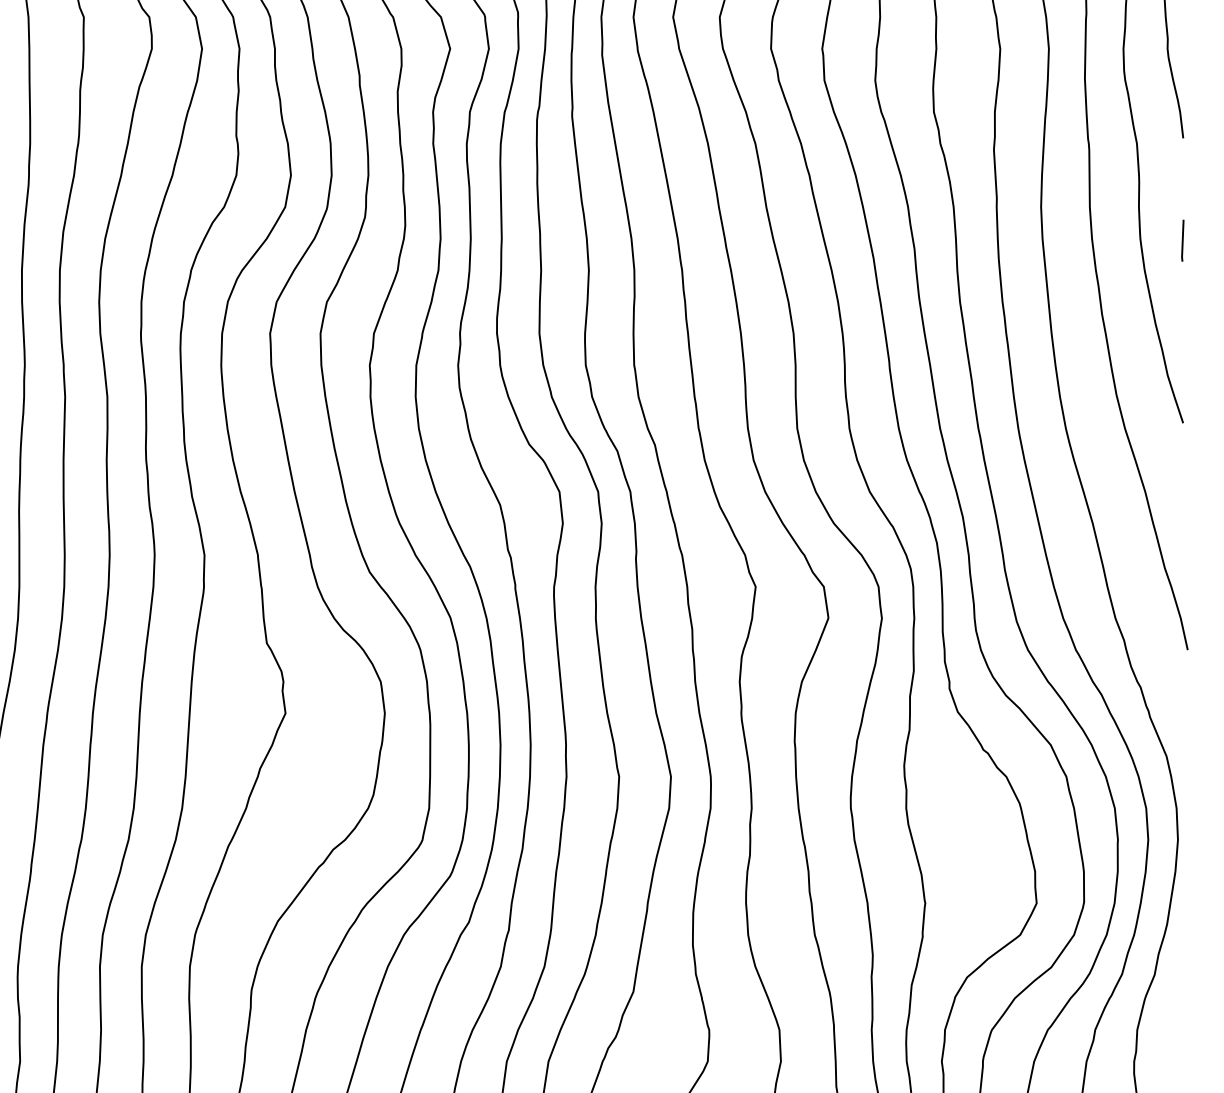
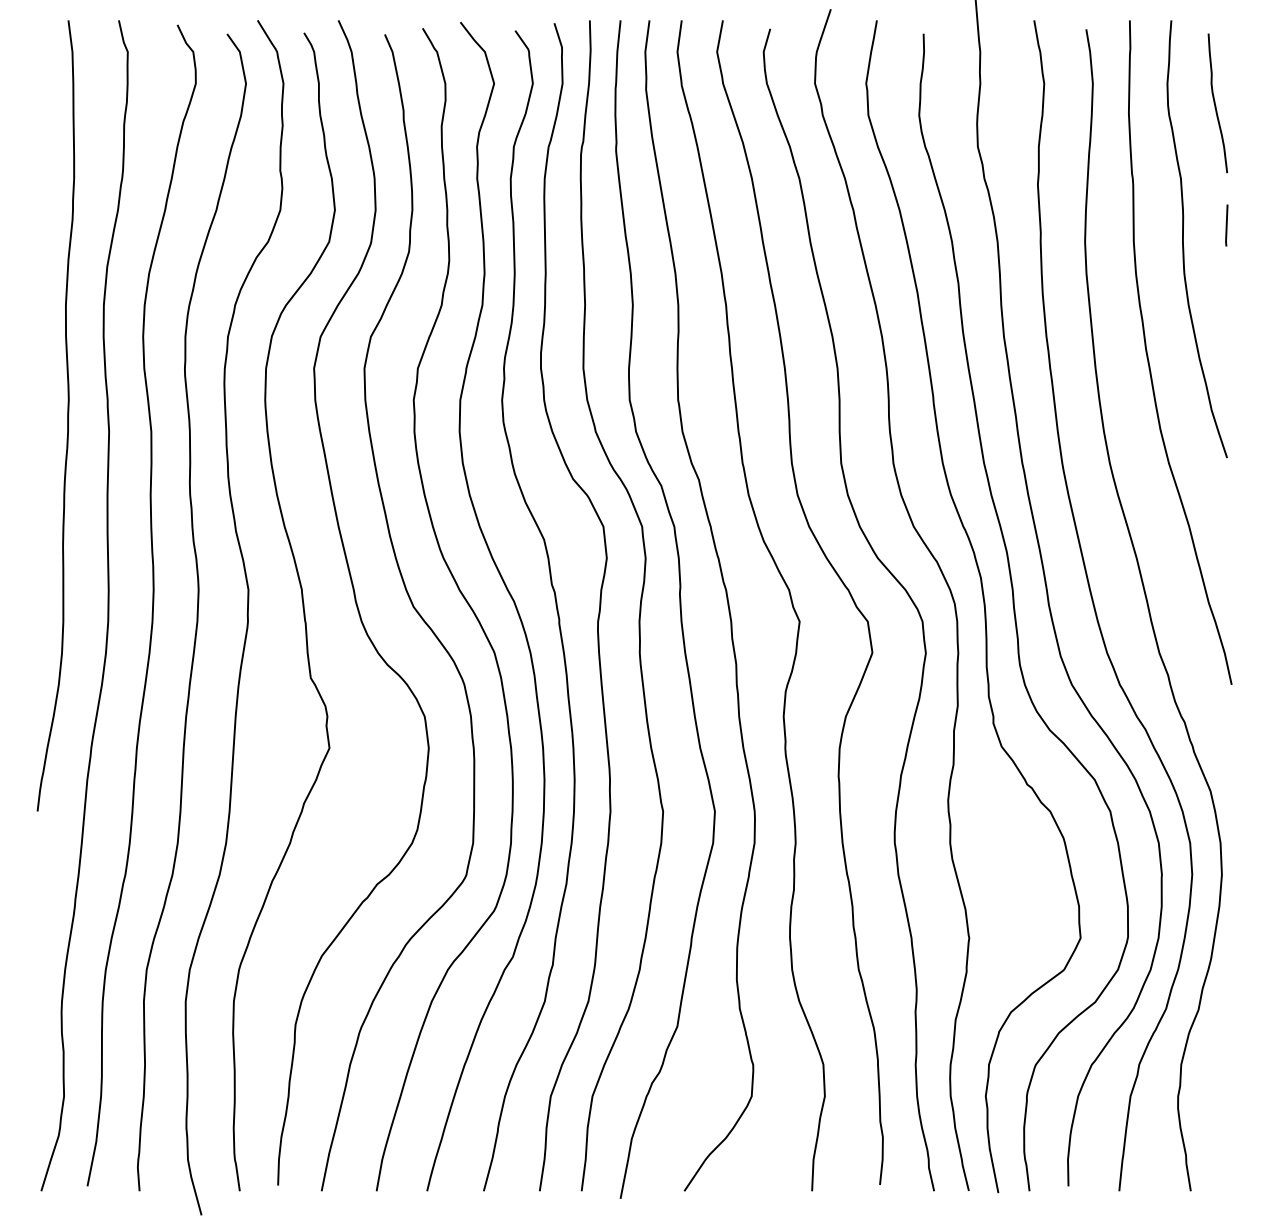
line: (1182, 240) -> (1226, 225), moved

